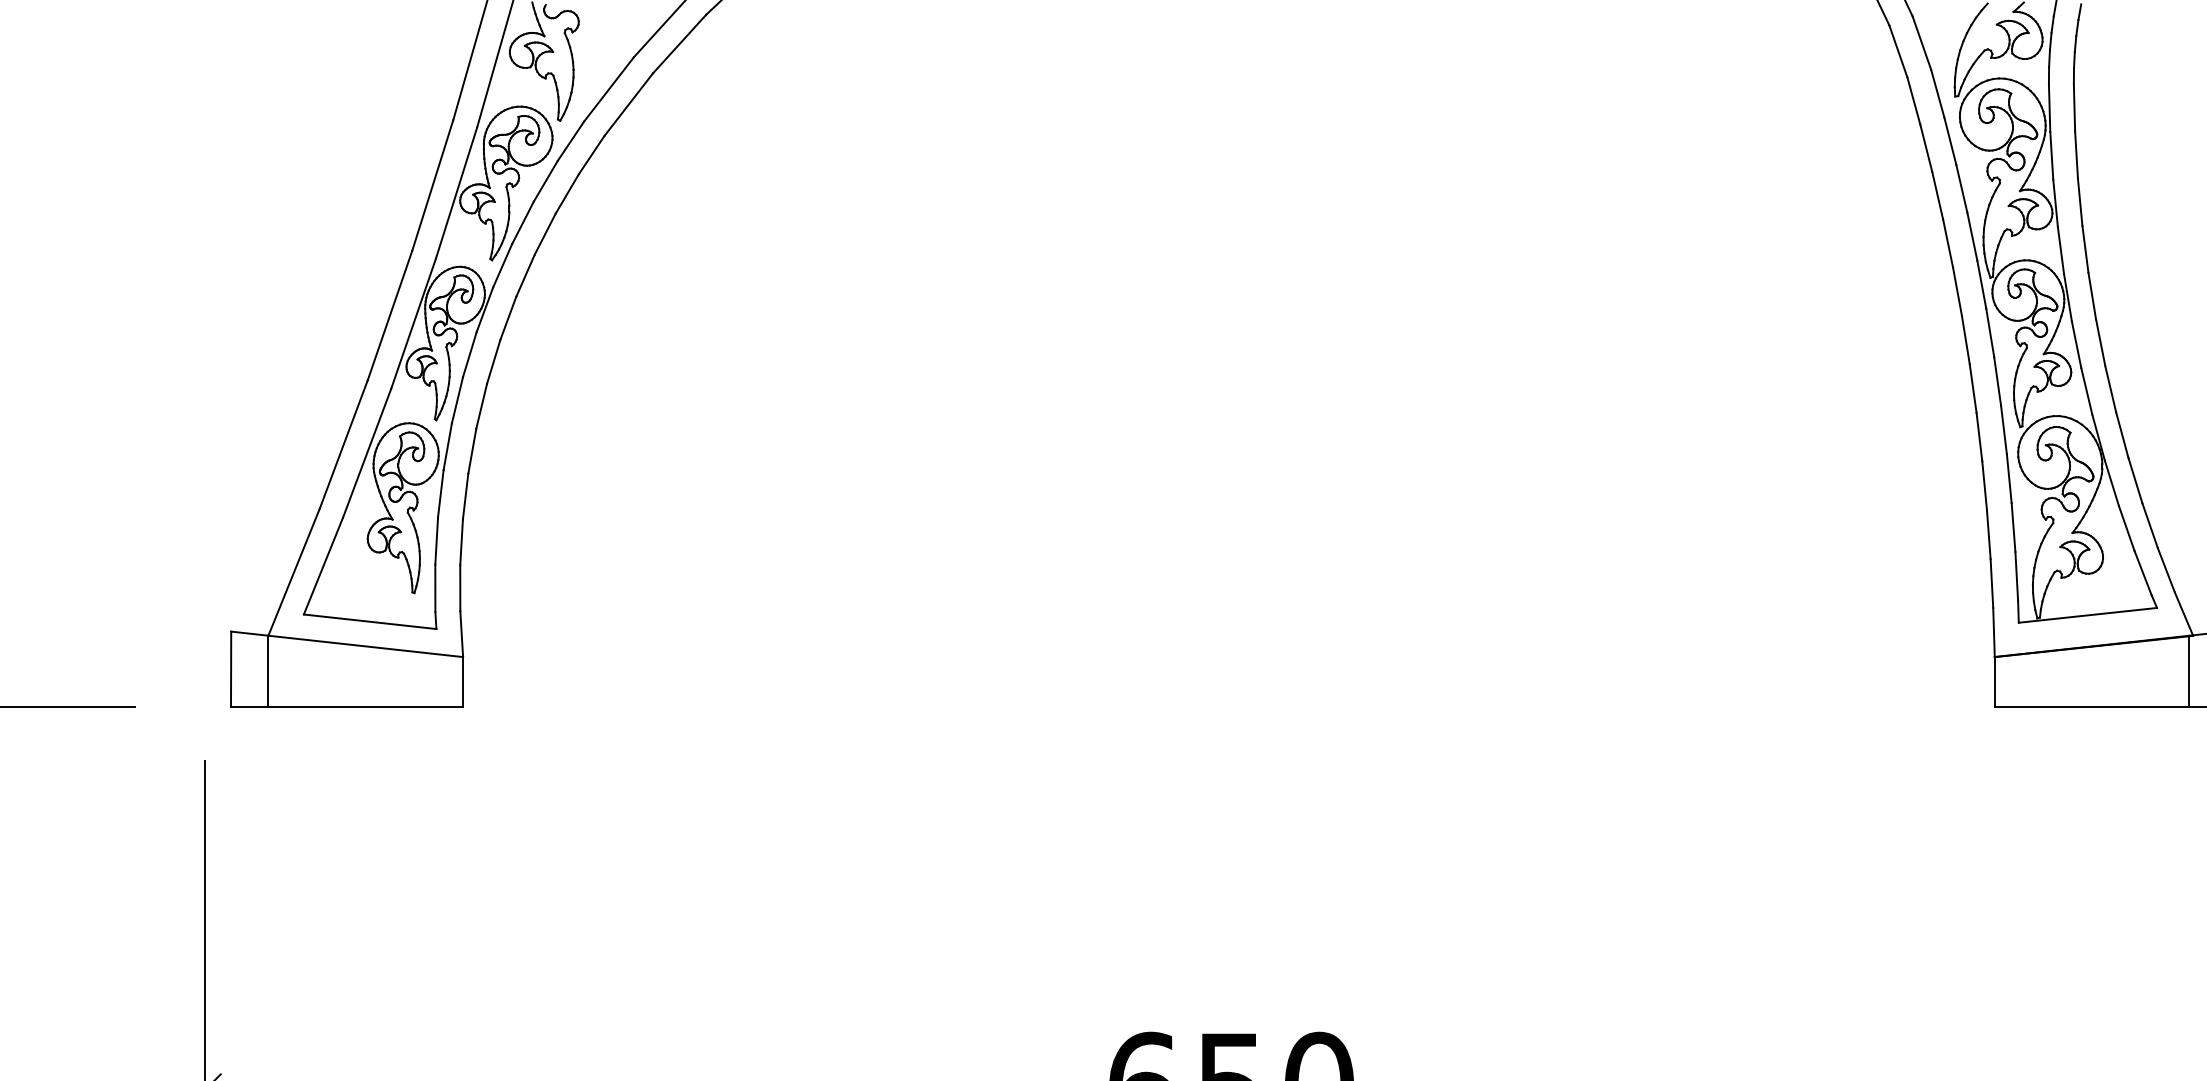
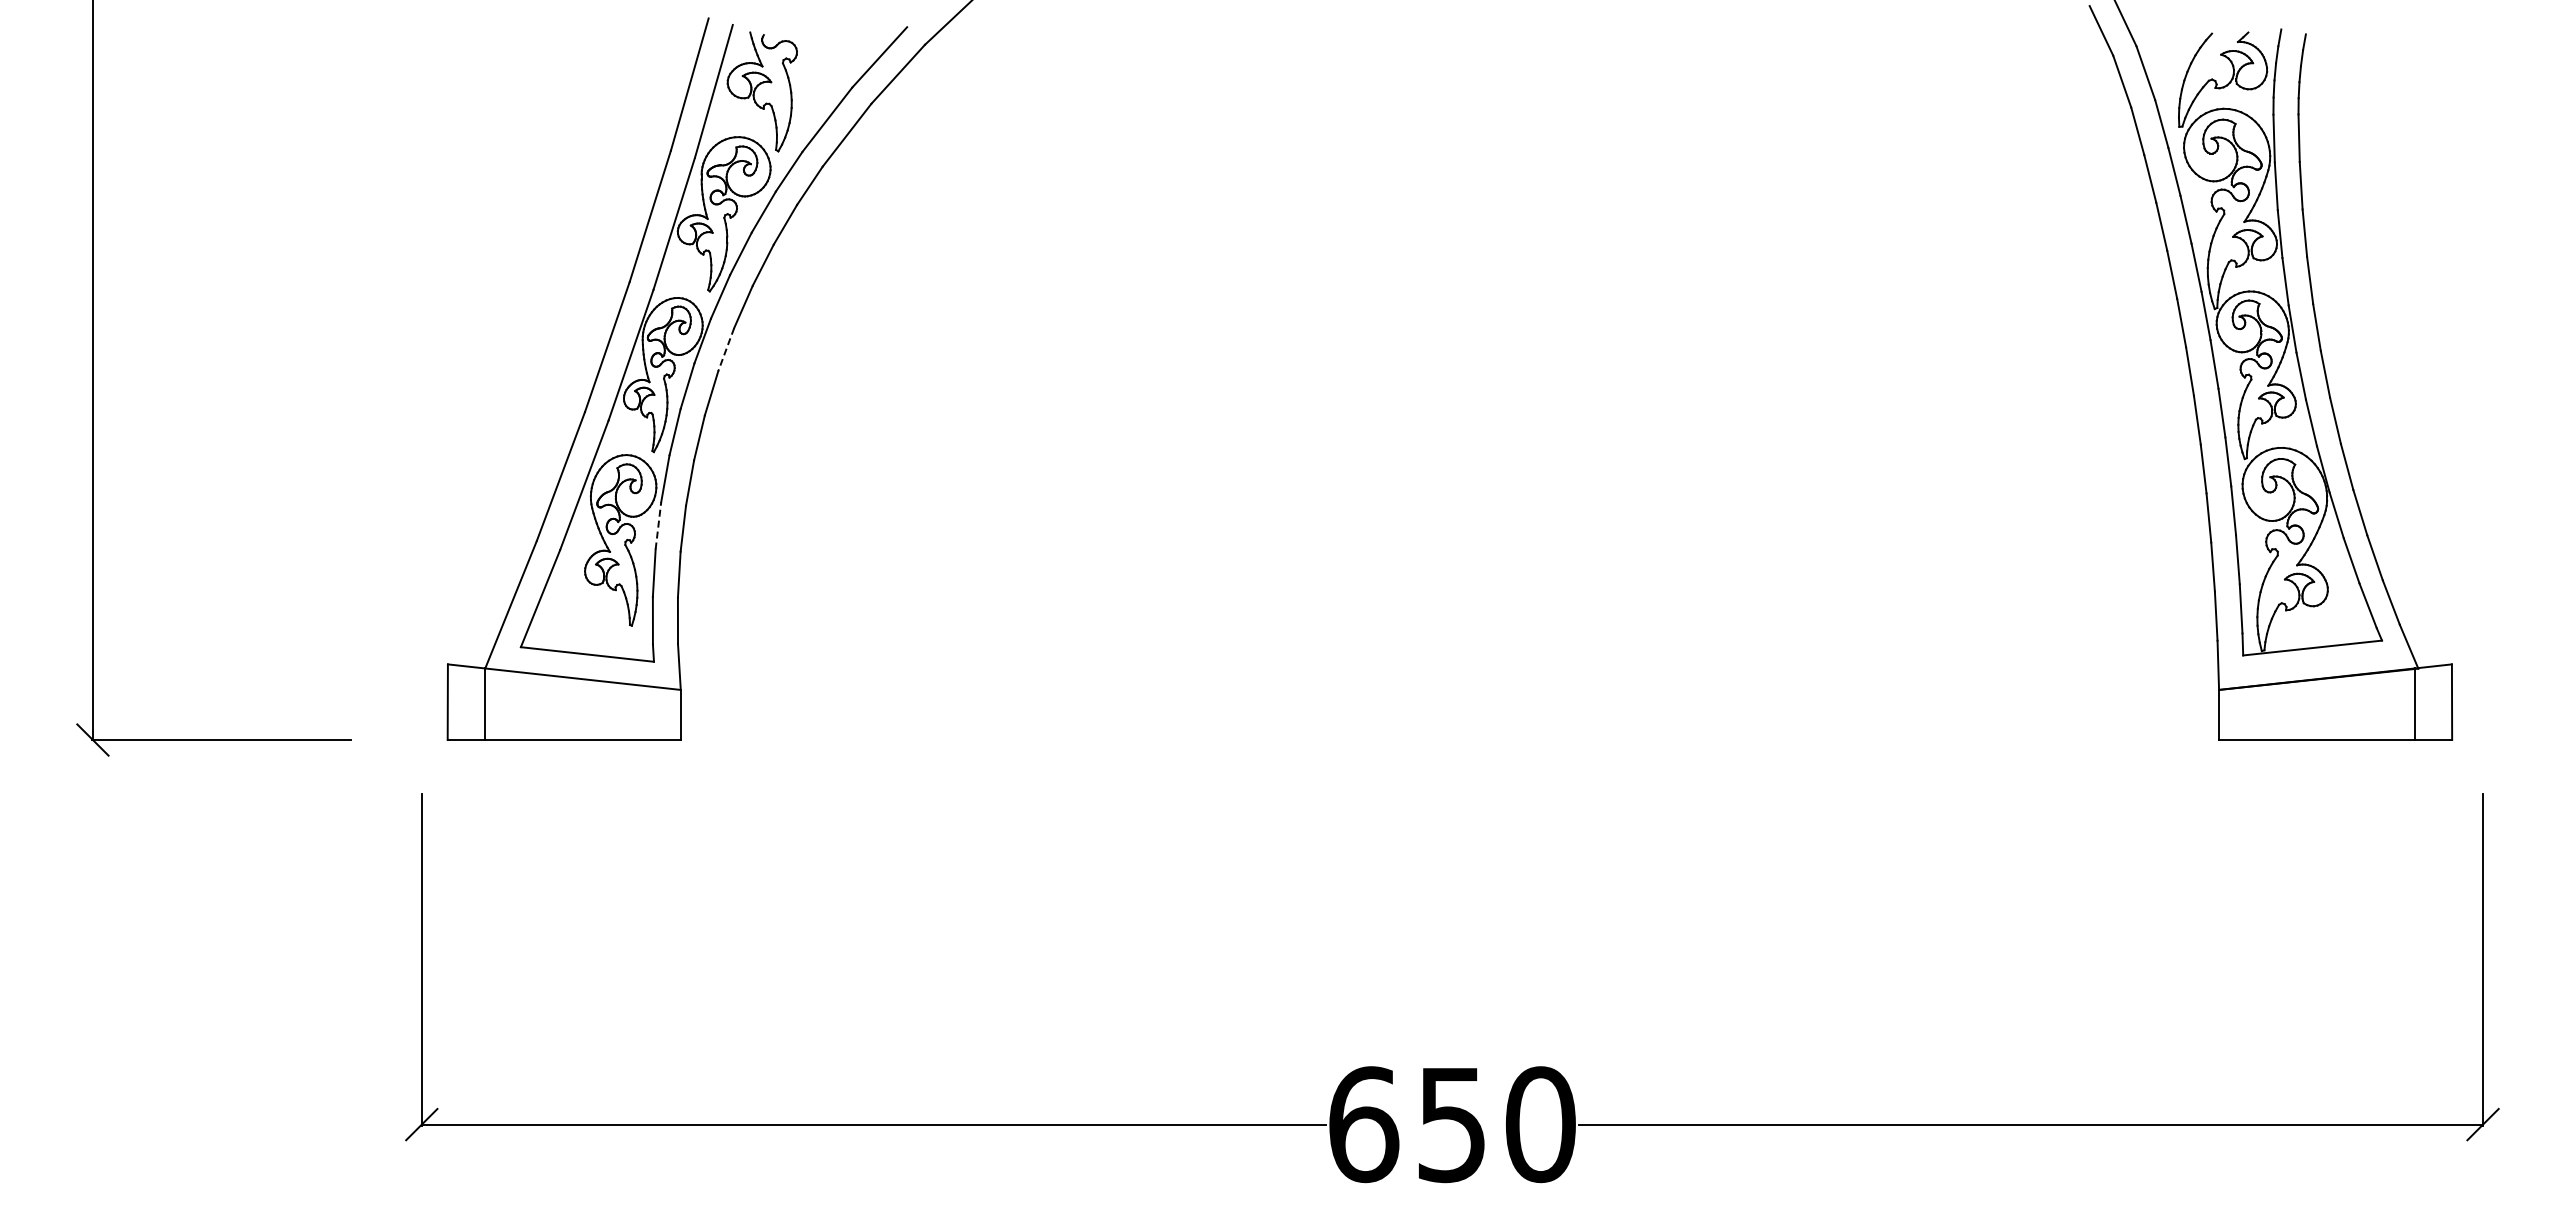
line: (508, 319) -> (726, 350), solid -> dashed
line: (440, 493) -> (658, 525), solid -> dashed

